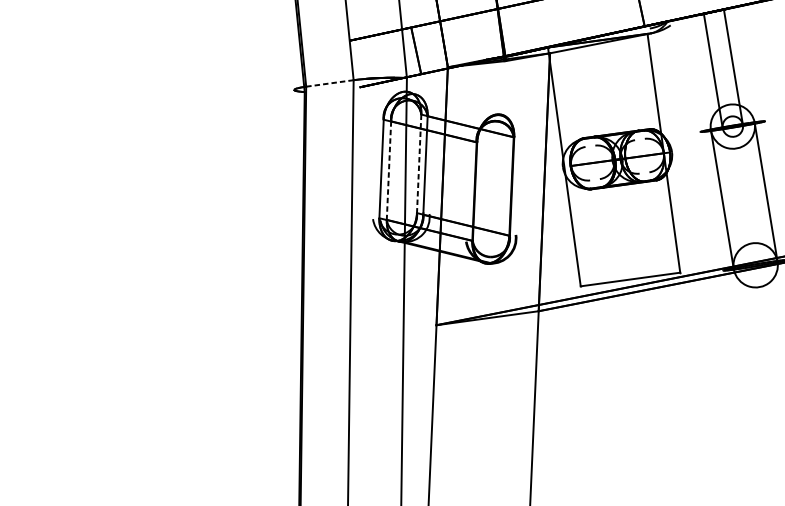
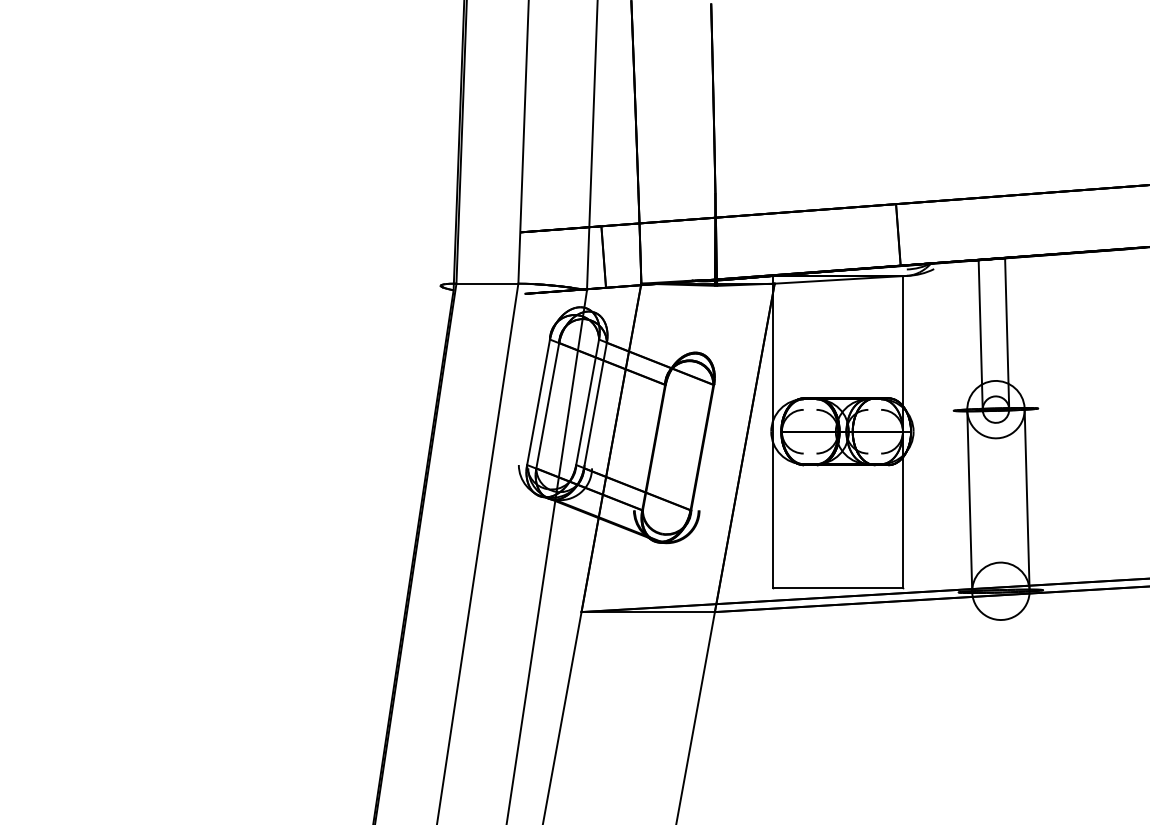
line: (329, 83) -> (487, 283), dashed -> solid
line: (419, 164) -> (587, 402), dashed -> solid
line: (388, 170) -> (547, 405), dashed -> solid

